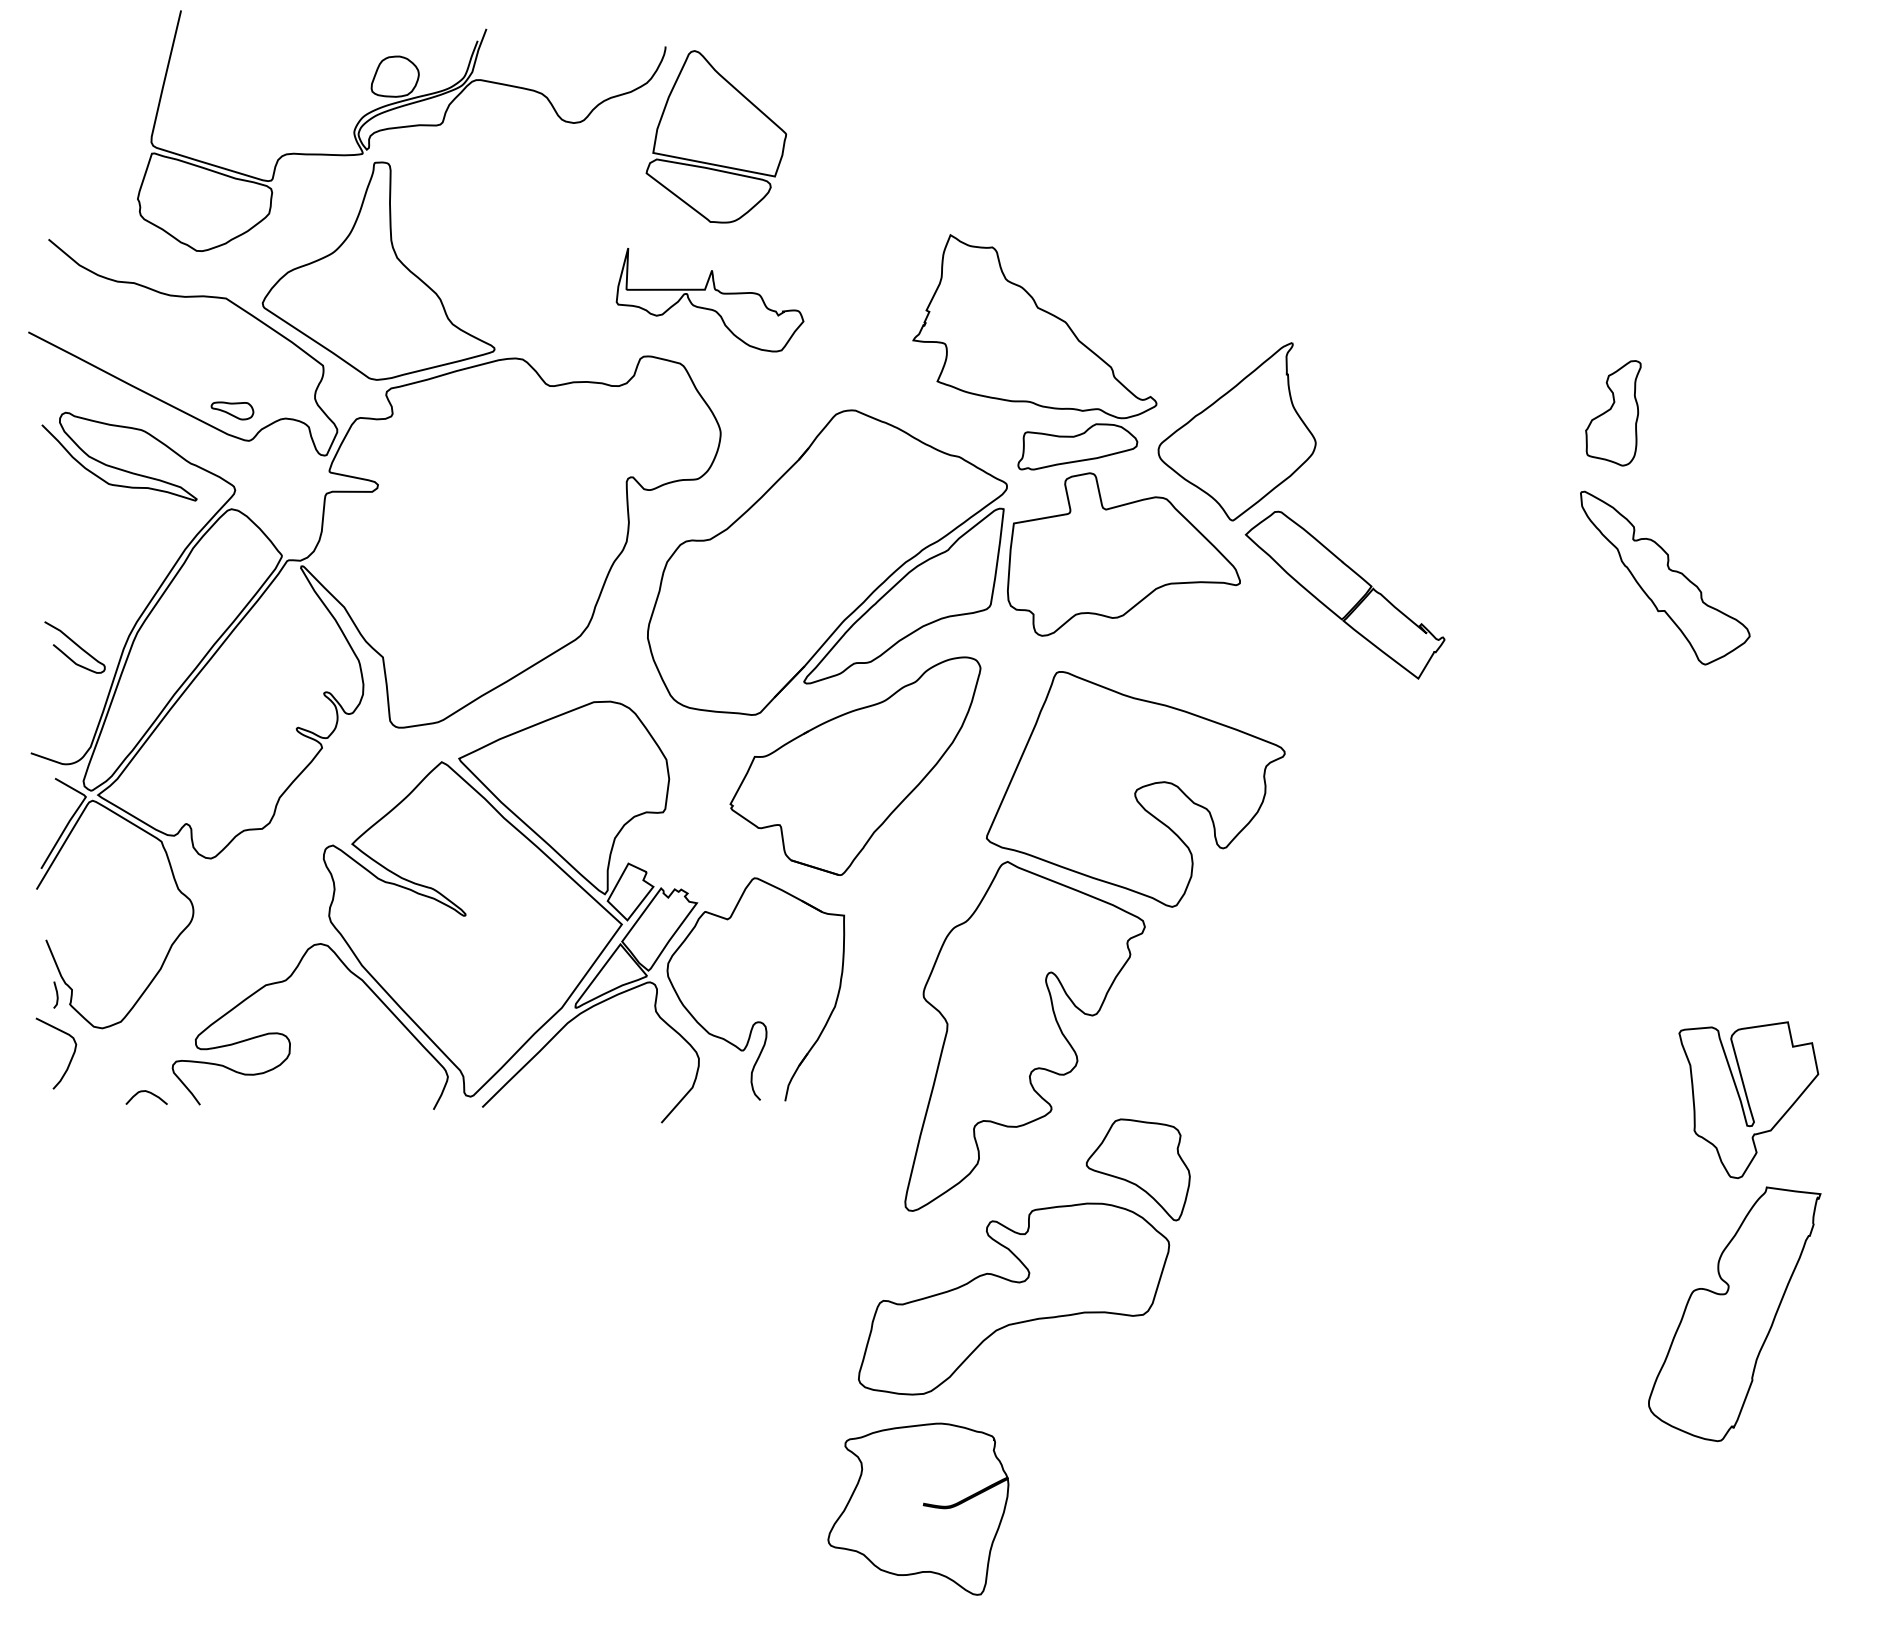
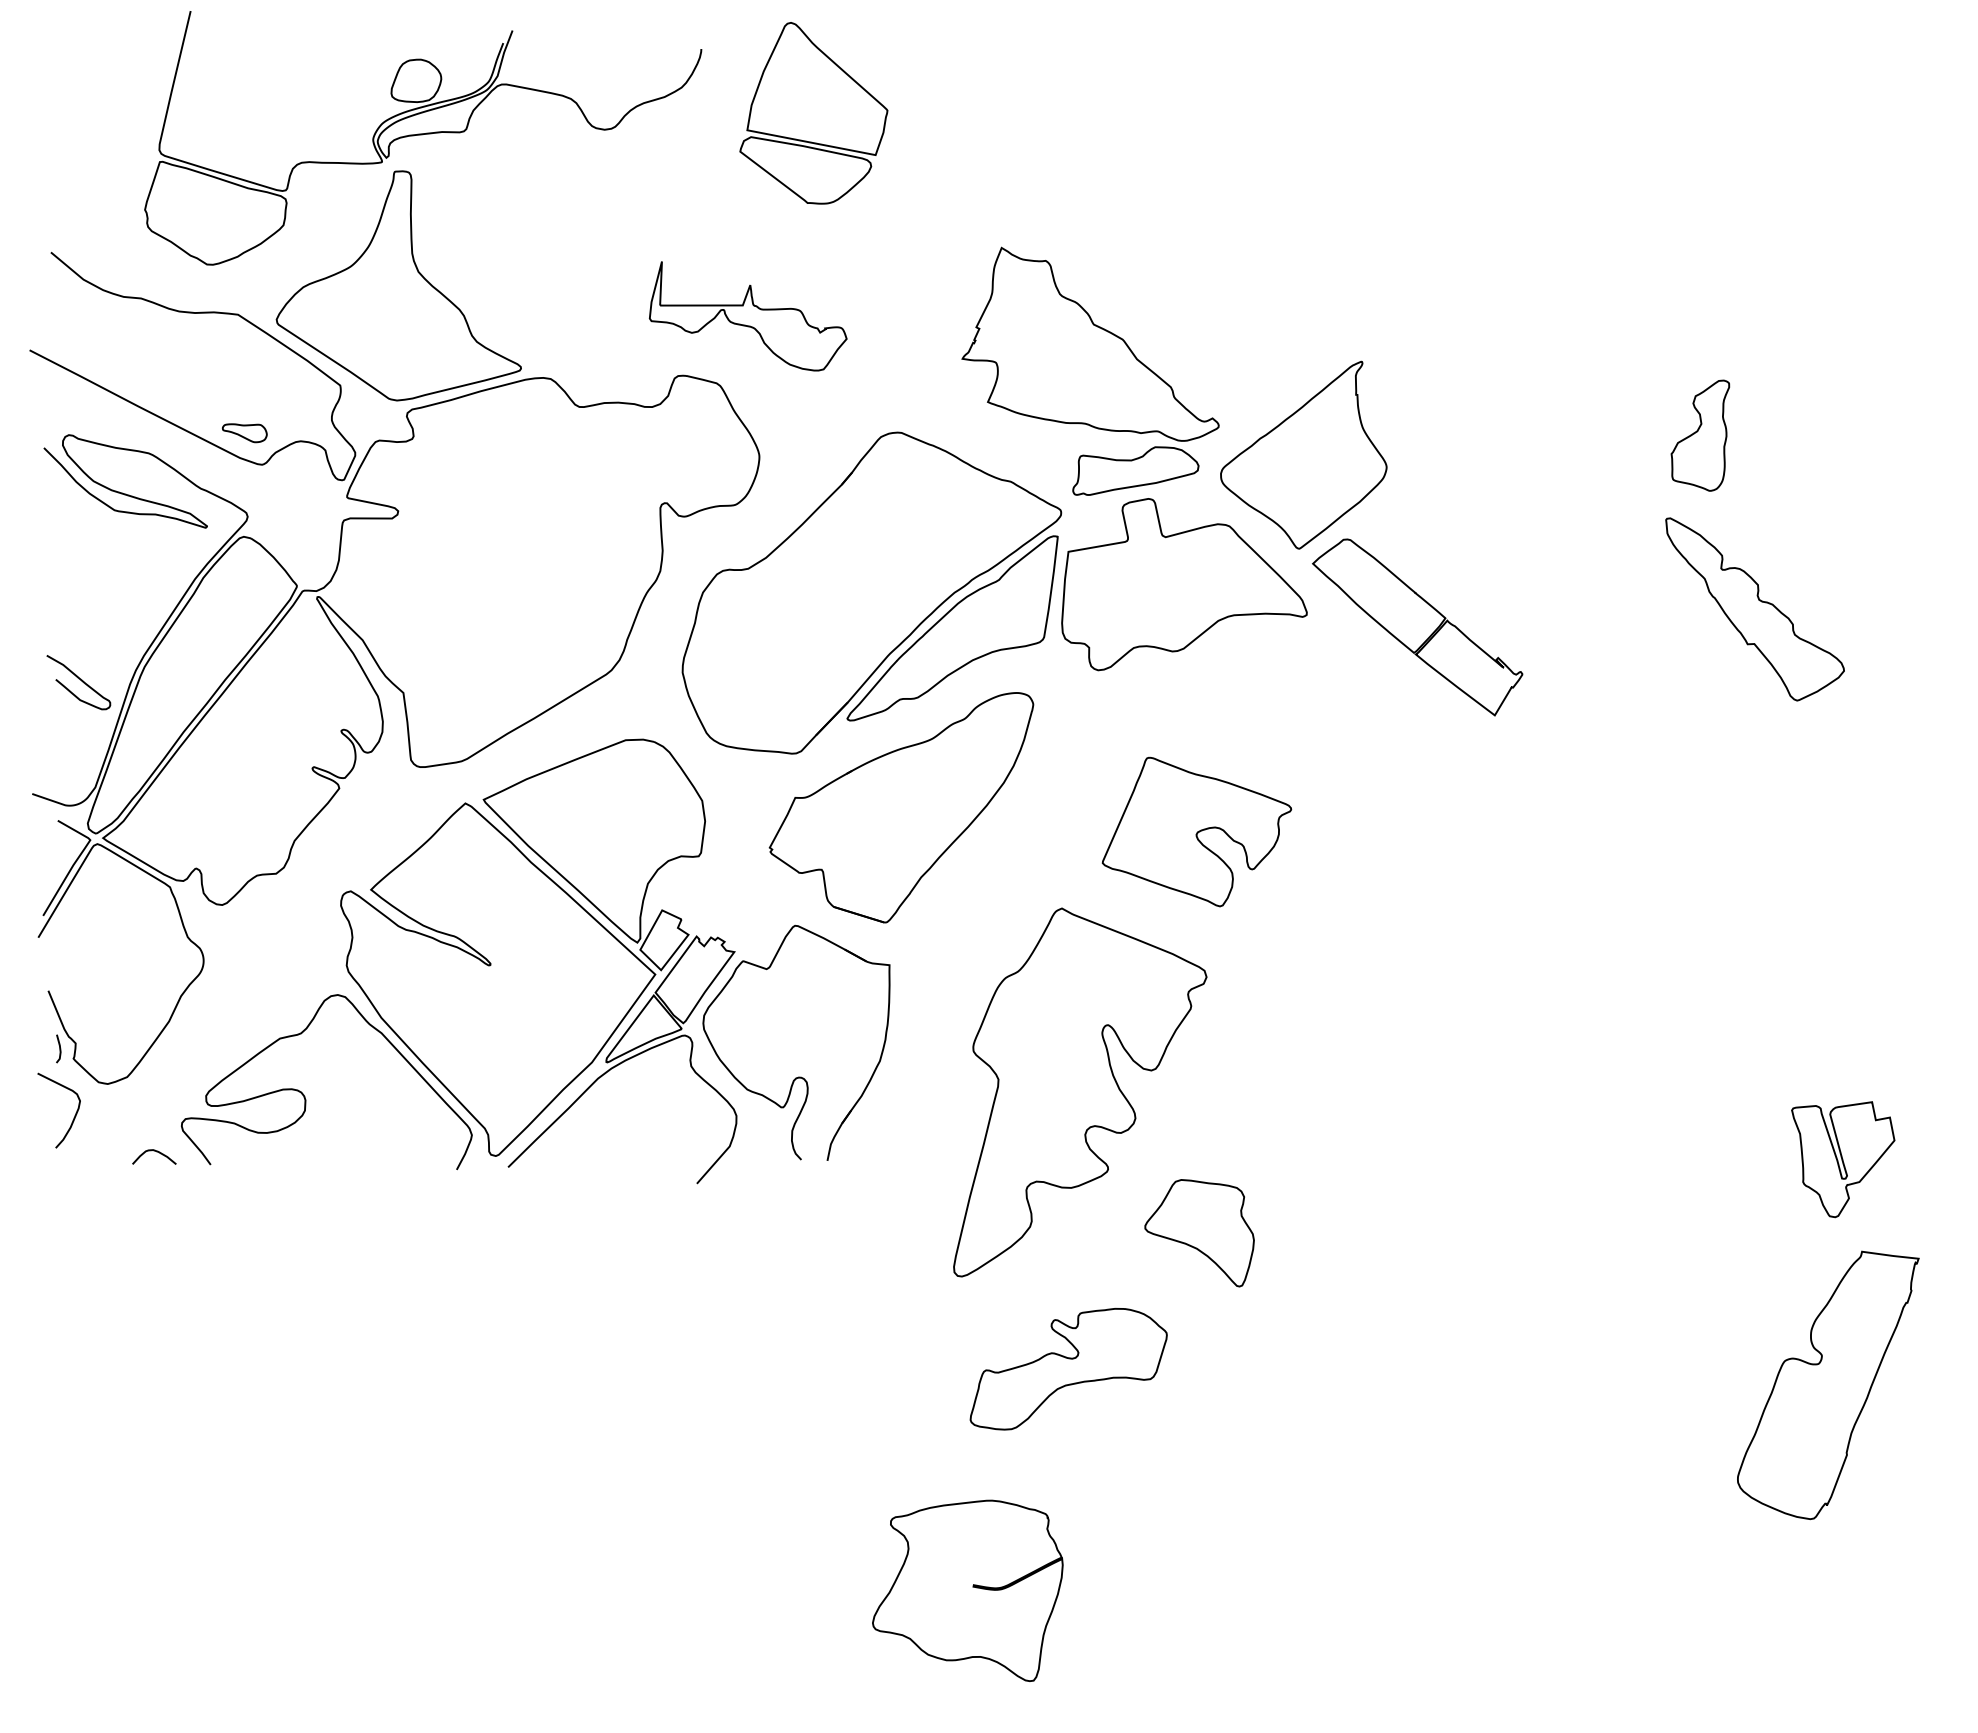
part: (716, 137) -> (813, 113), moved
part: (1135, 788) -> (1196, 831), size x0.6
part: (1749, 1099) -> (1843, 1159), size x0.7
part: (1013, 1298) -> (1068, 1368), size x0.6

